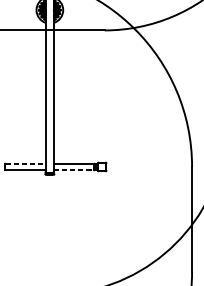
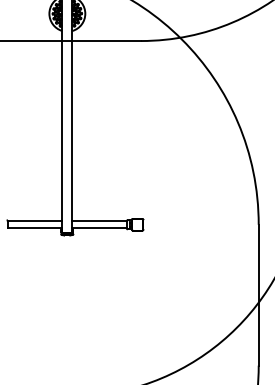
line: (26, 164) -> (35, 221), dashed -> solid
line: (74, 169) -> (100, 228), dashed -> solid

